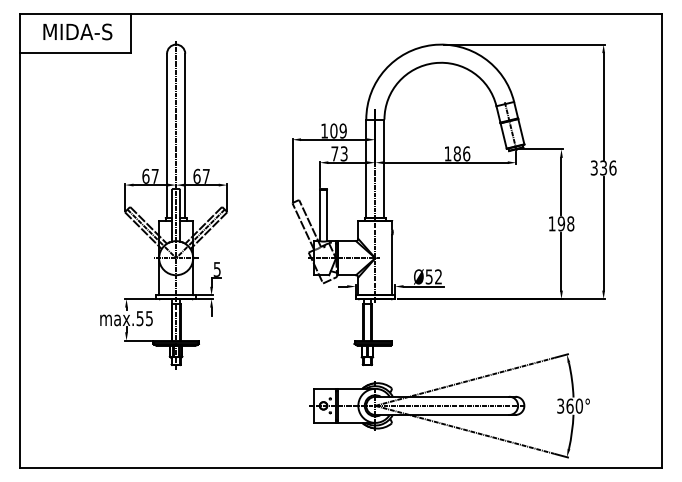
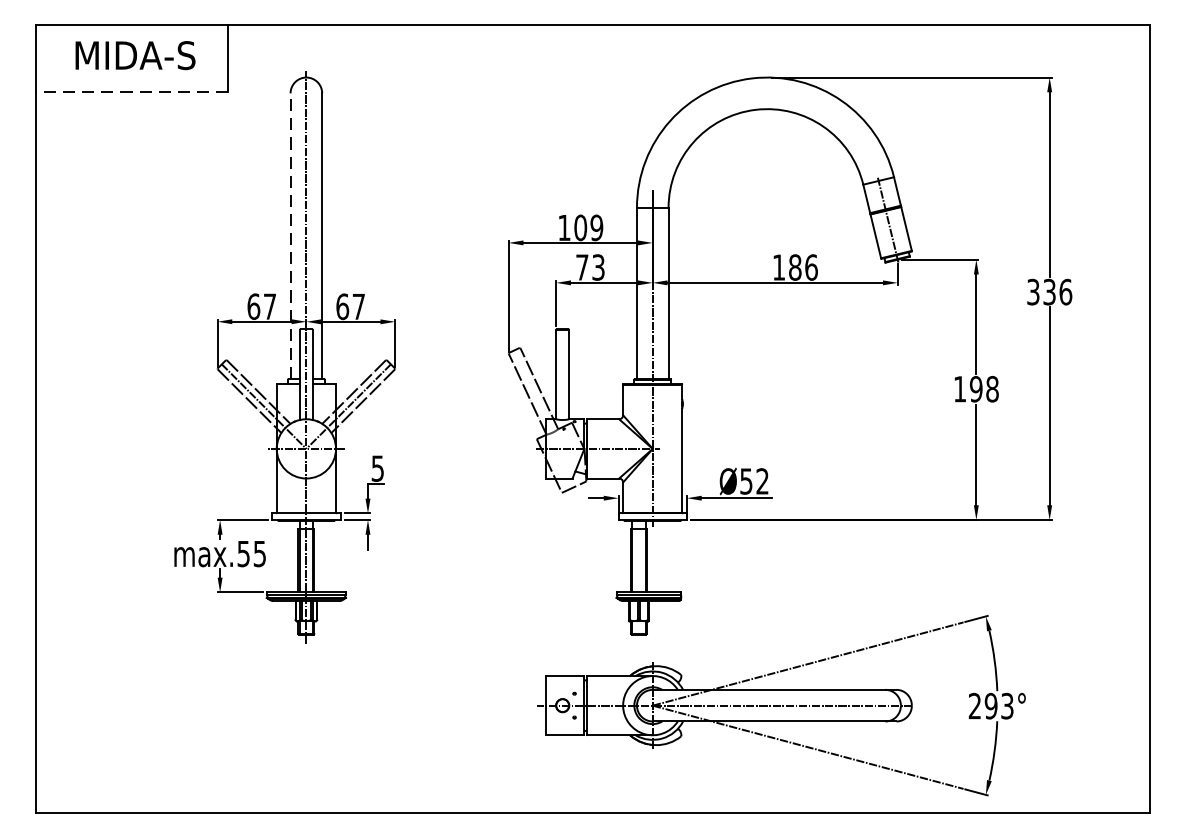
line: (75, 52) -> (131, 91), solid -> dashed
line: (167, 135) -> (291, 235), solid -> dashed
text: (569, 405) -> (990, 705), 360° -> 293°

